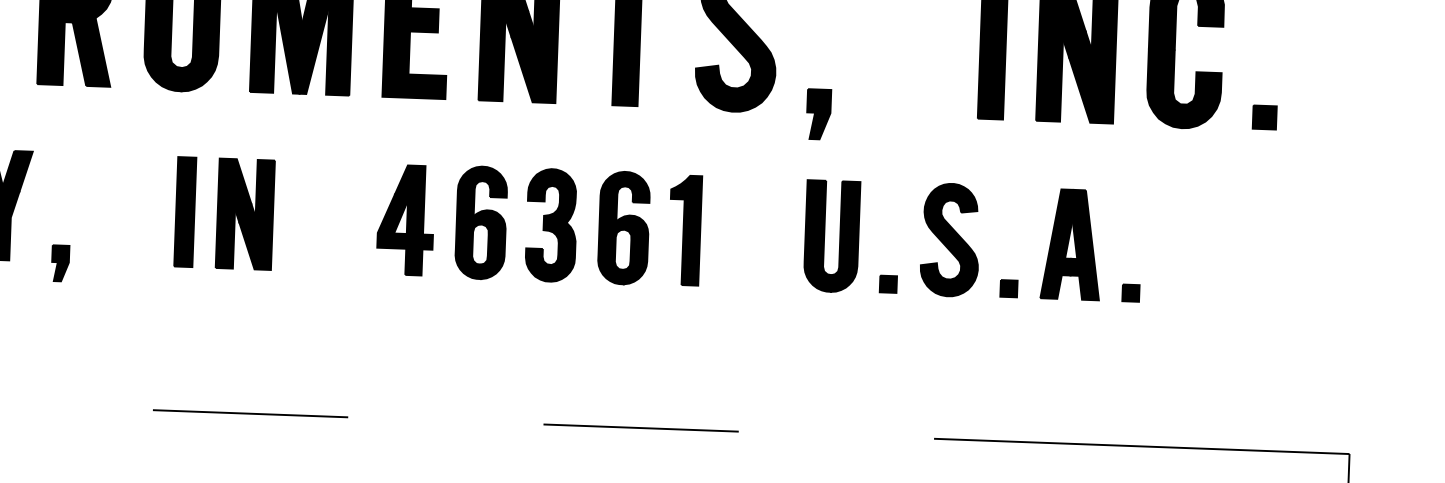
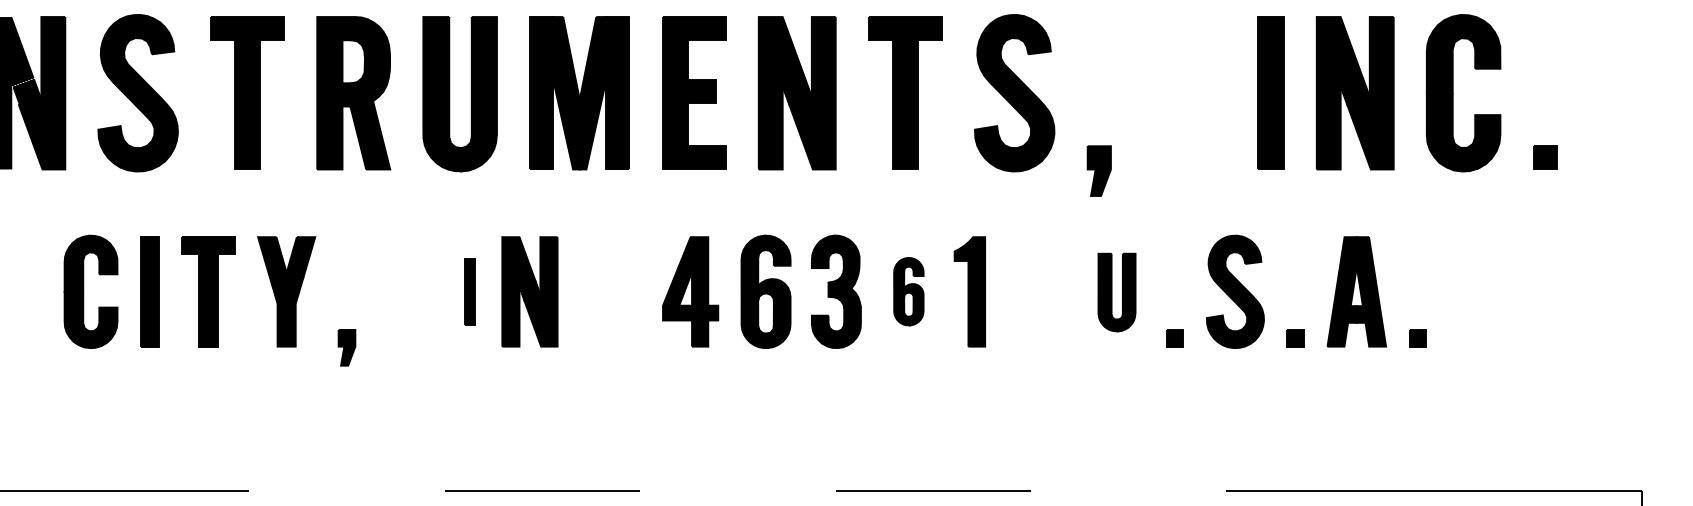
part: (184, 211) -> (469, 291), size x0.6
part: (623, 227) -> (908, 291), size x0.6
part: (831, 236) -> (1116, 292), size x0.7

